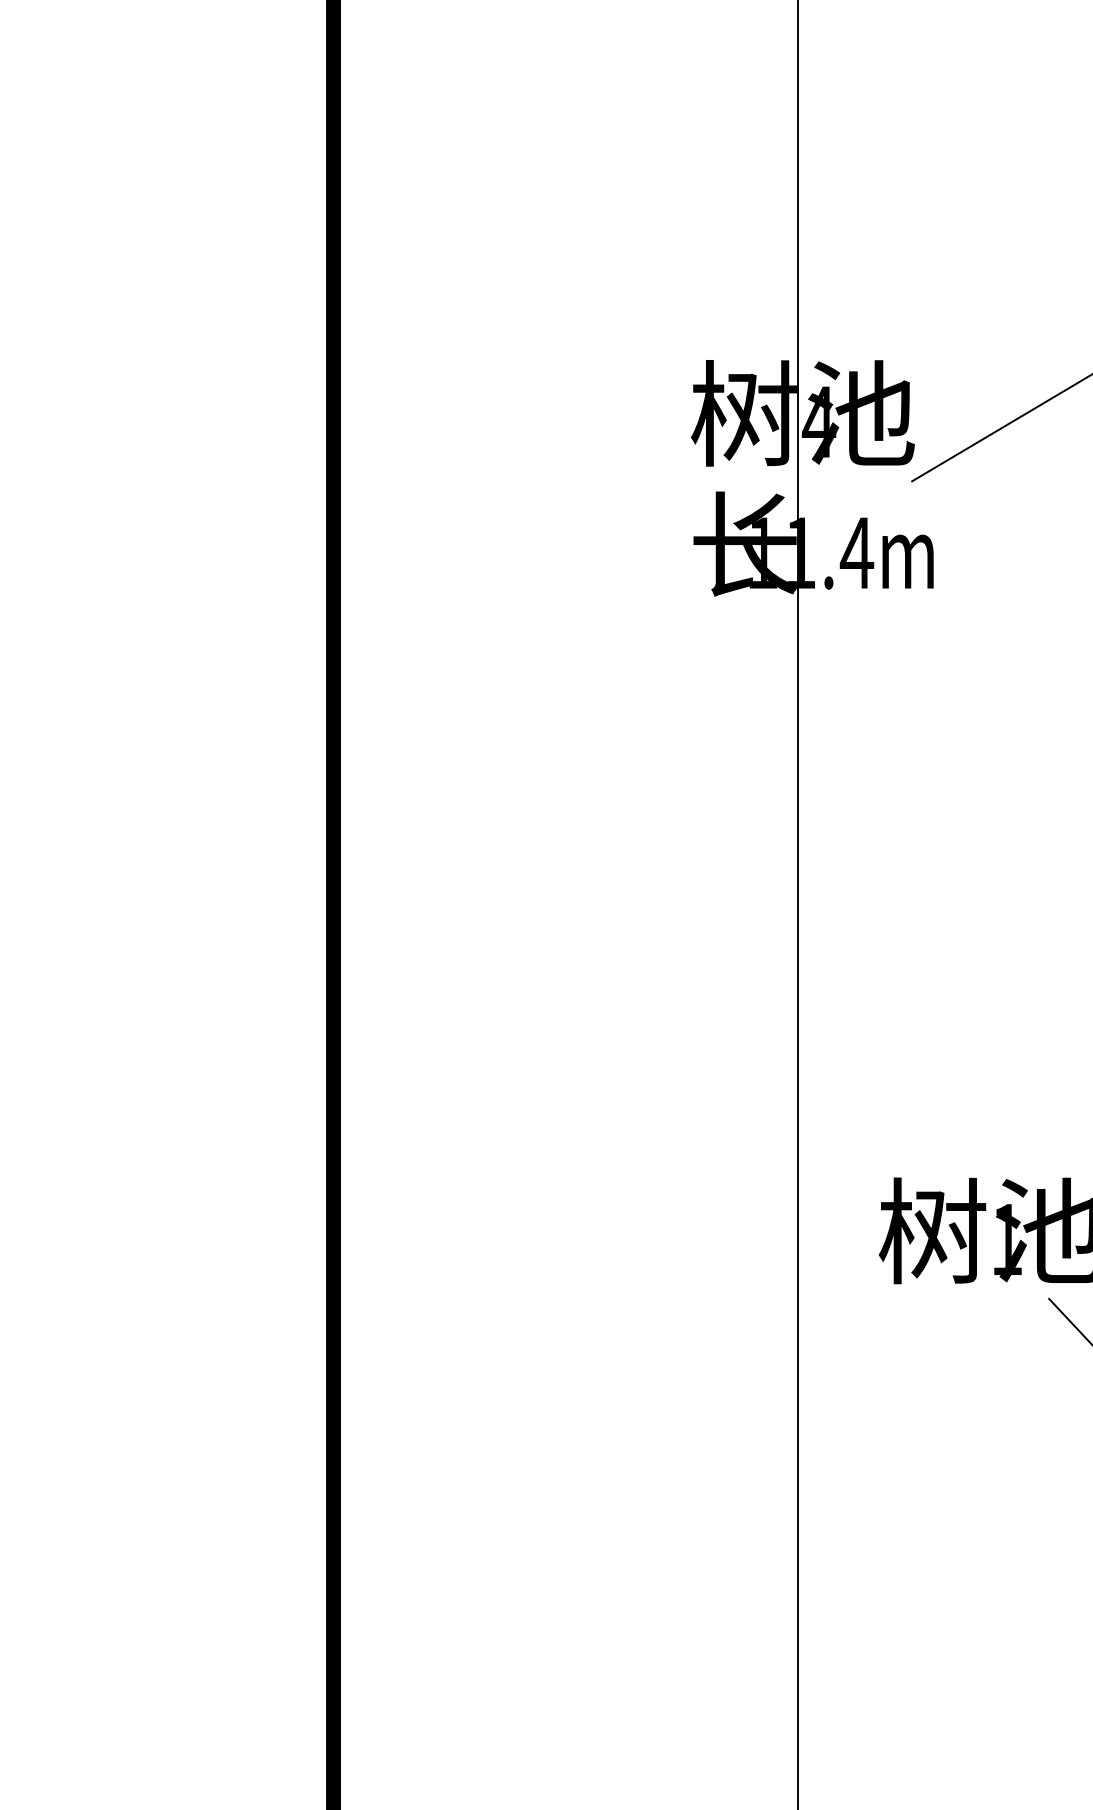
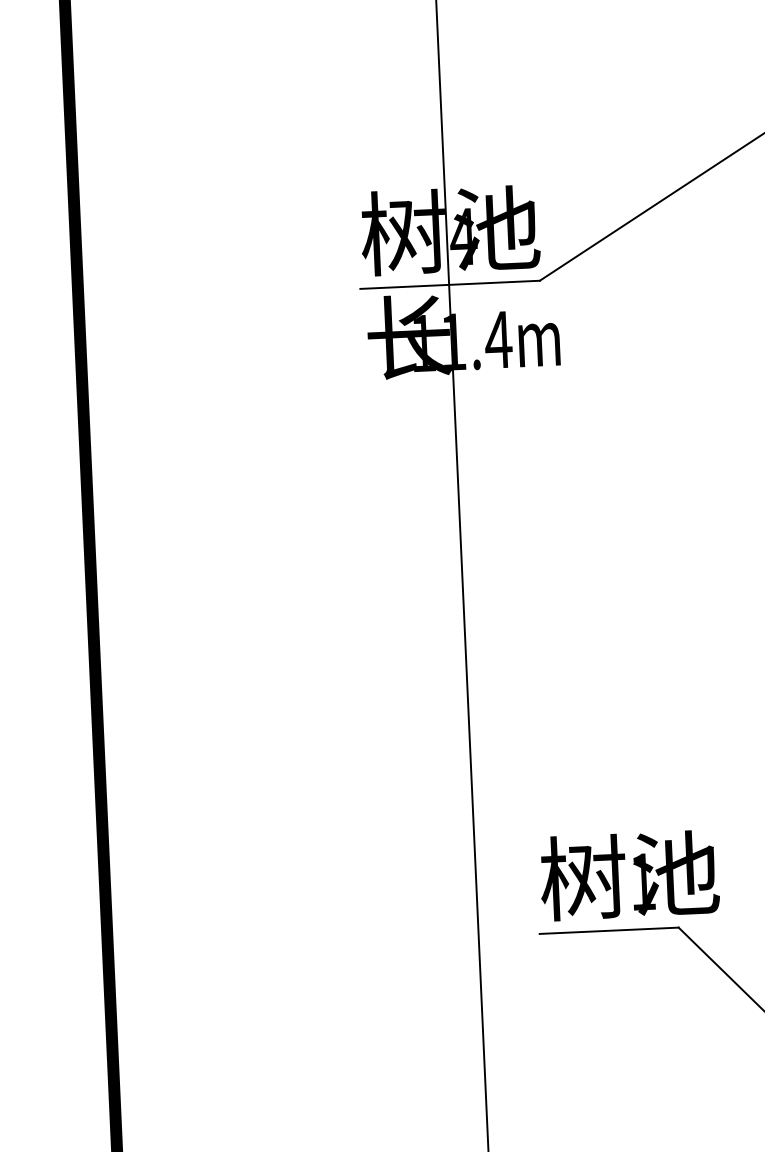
line: (799, 481) -> (450, 284), added
line: (961, 1298) -> (608, 930), added

